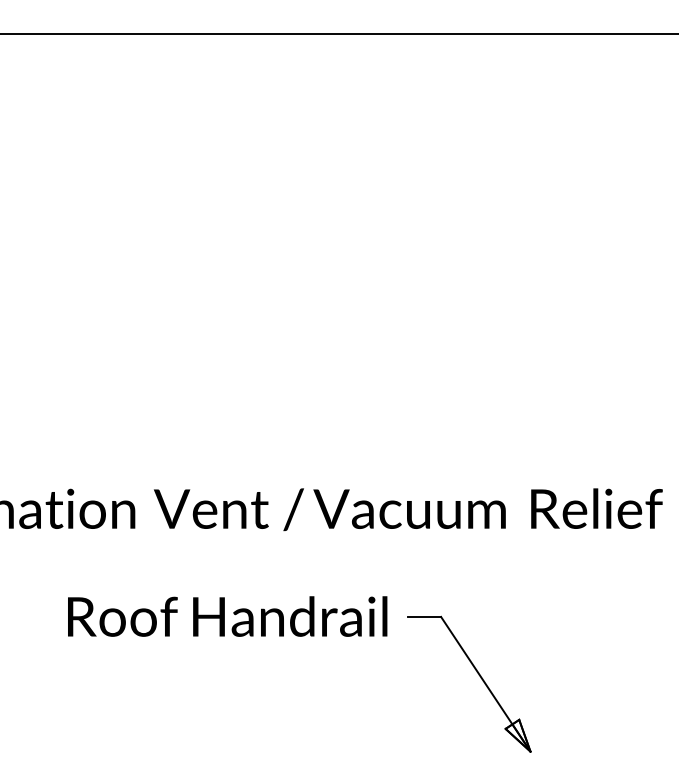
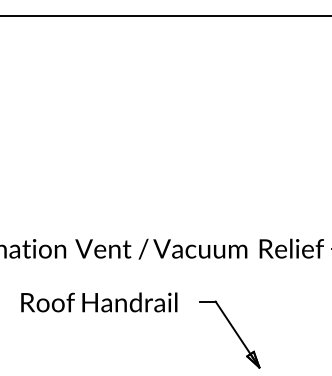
text: (228, 616) -> (99, 302), moved

